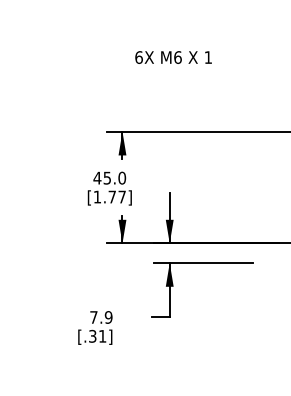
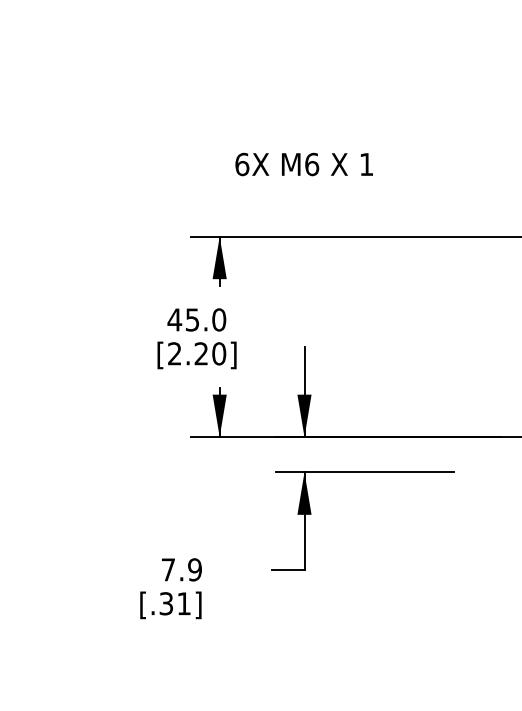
text: (173, 57) -> (304, 164), moved
text: (109, 196) -> (196, 352), [1.77] -> [2.20]

